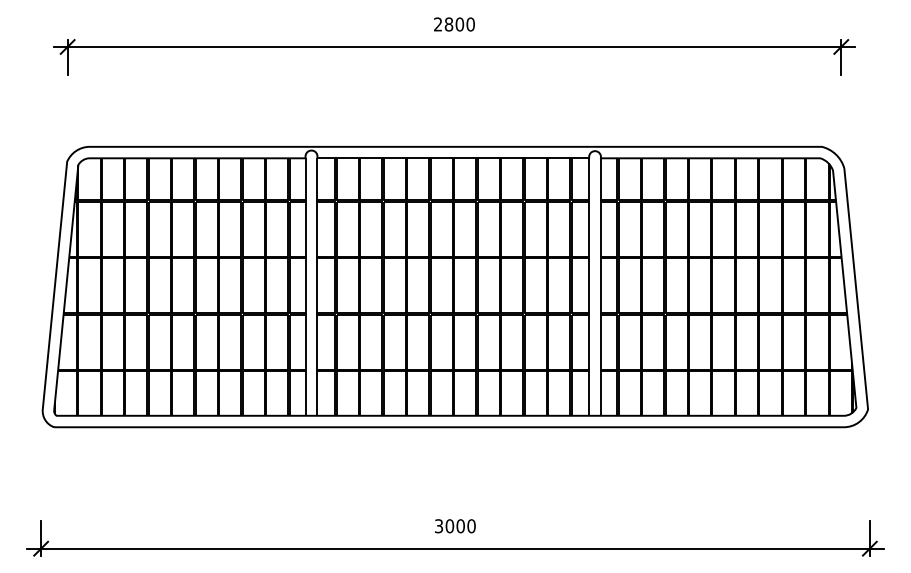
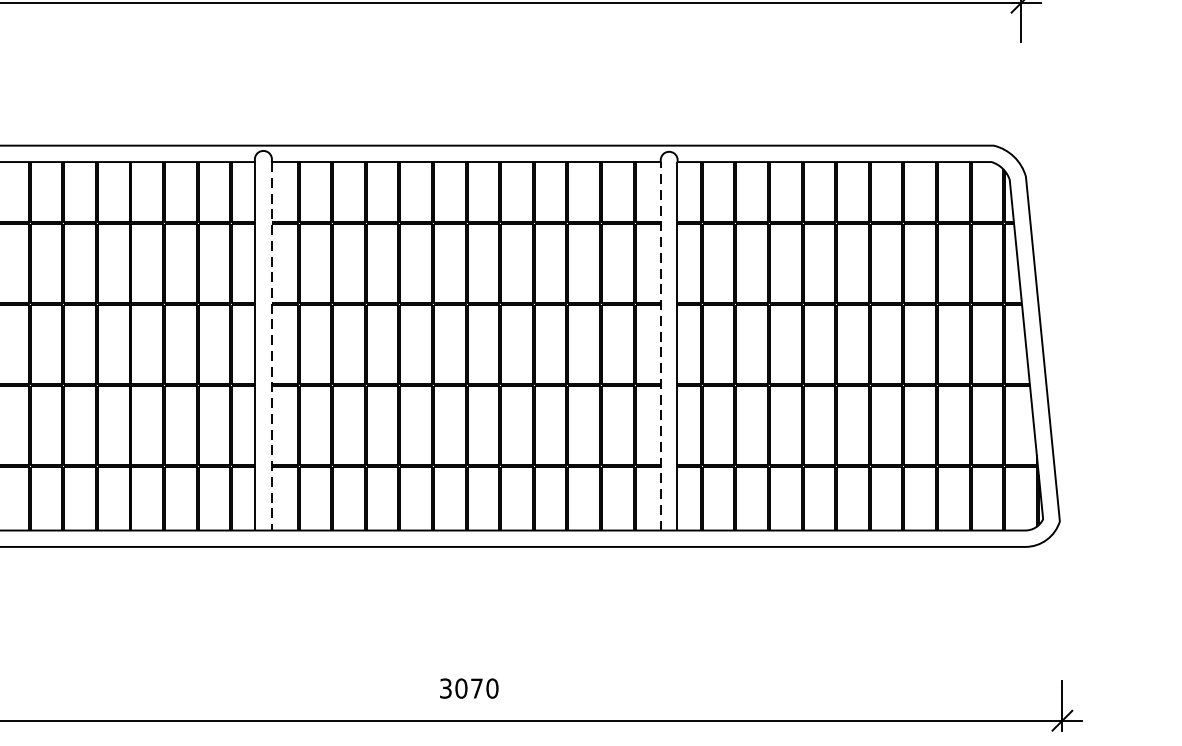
line: (317, 287) -> (271, 346), solid -> dashed
line: (589, 287) -> (661, 346), solid -> dashed
text: (460, 526) -> (476, 688), 3000 -> 3070

